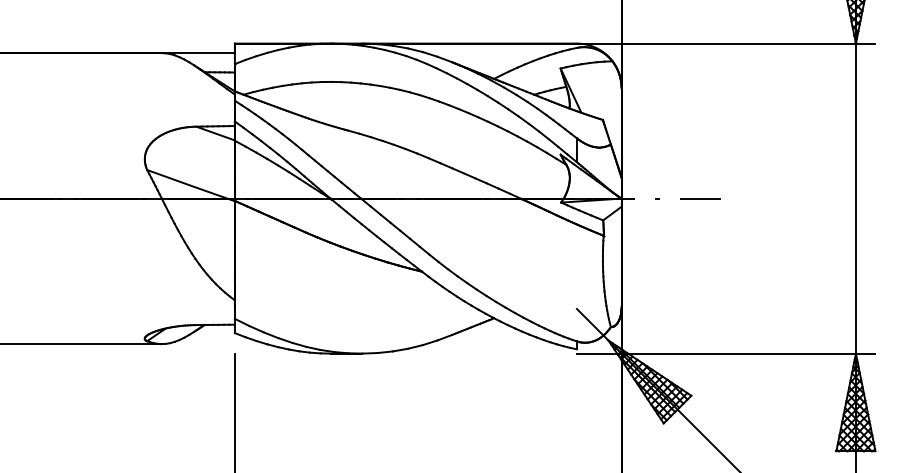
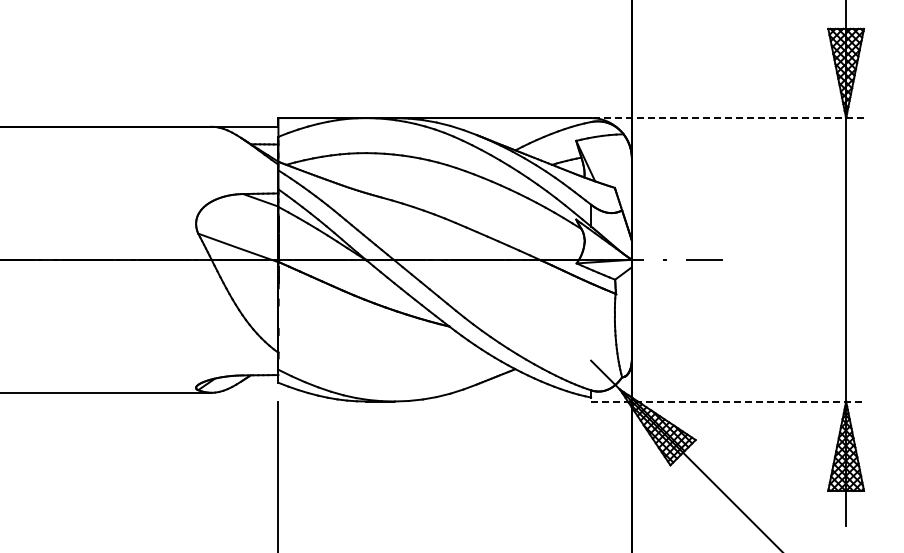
line: (726, 44) -> (727, 118), solid -> dashed
line: (727, 353) -> (728, 401), solid -> dashed

